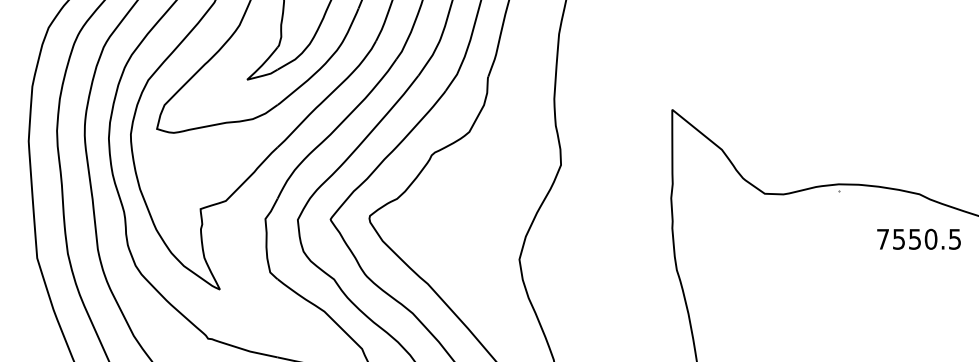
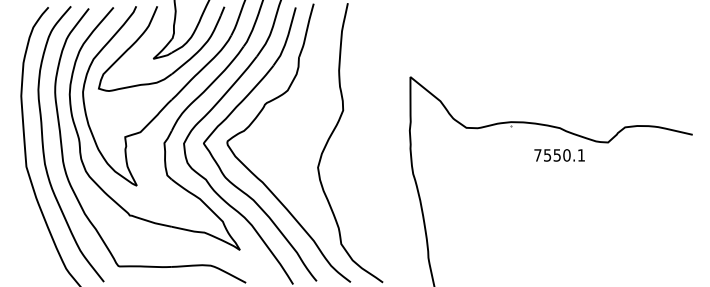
text: (953, 239) -> (580, 155), 7550.5 -> 7550.1

